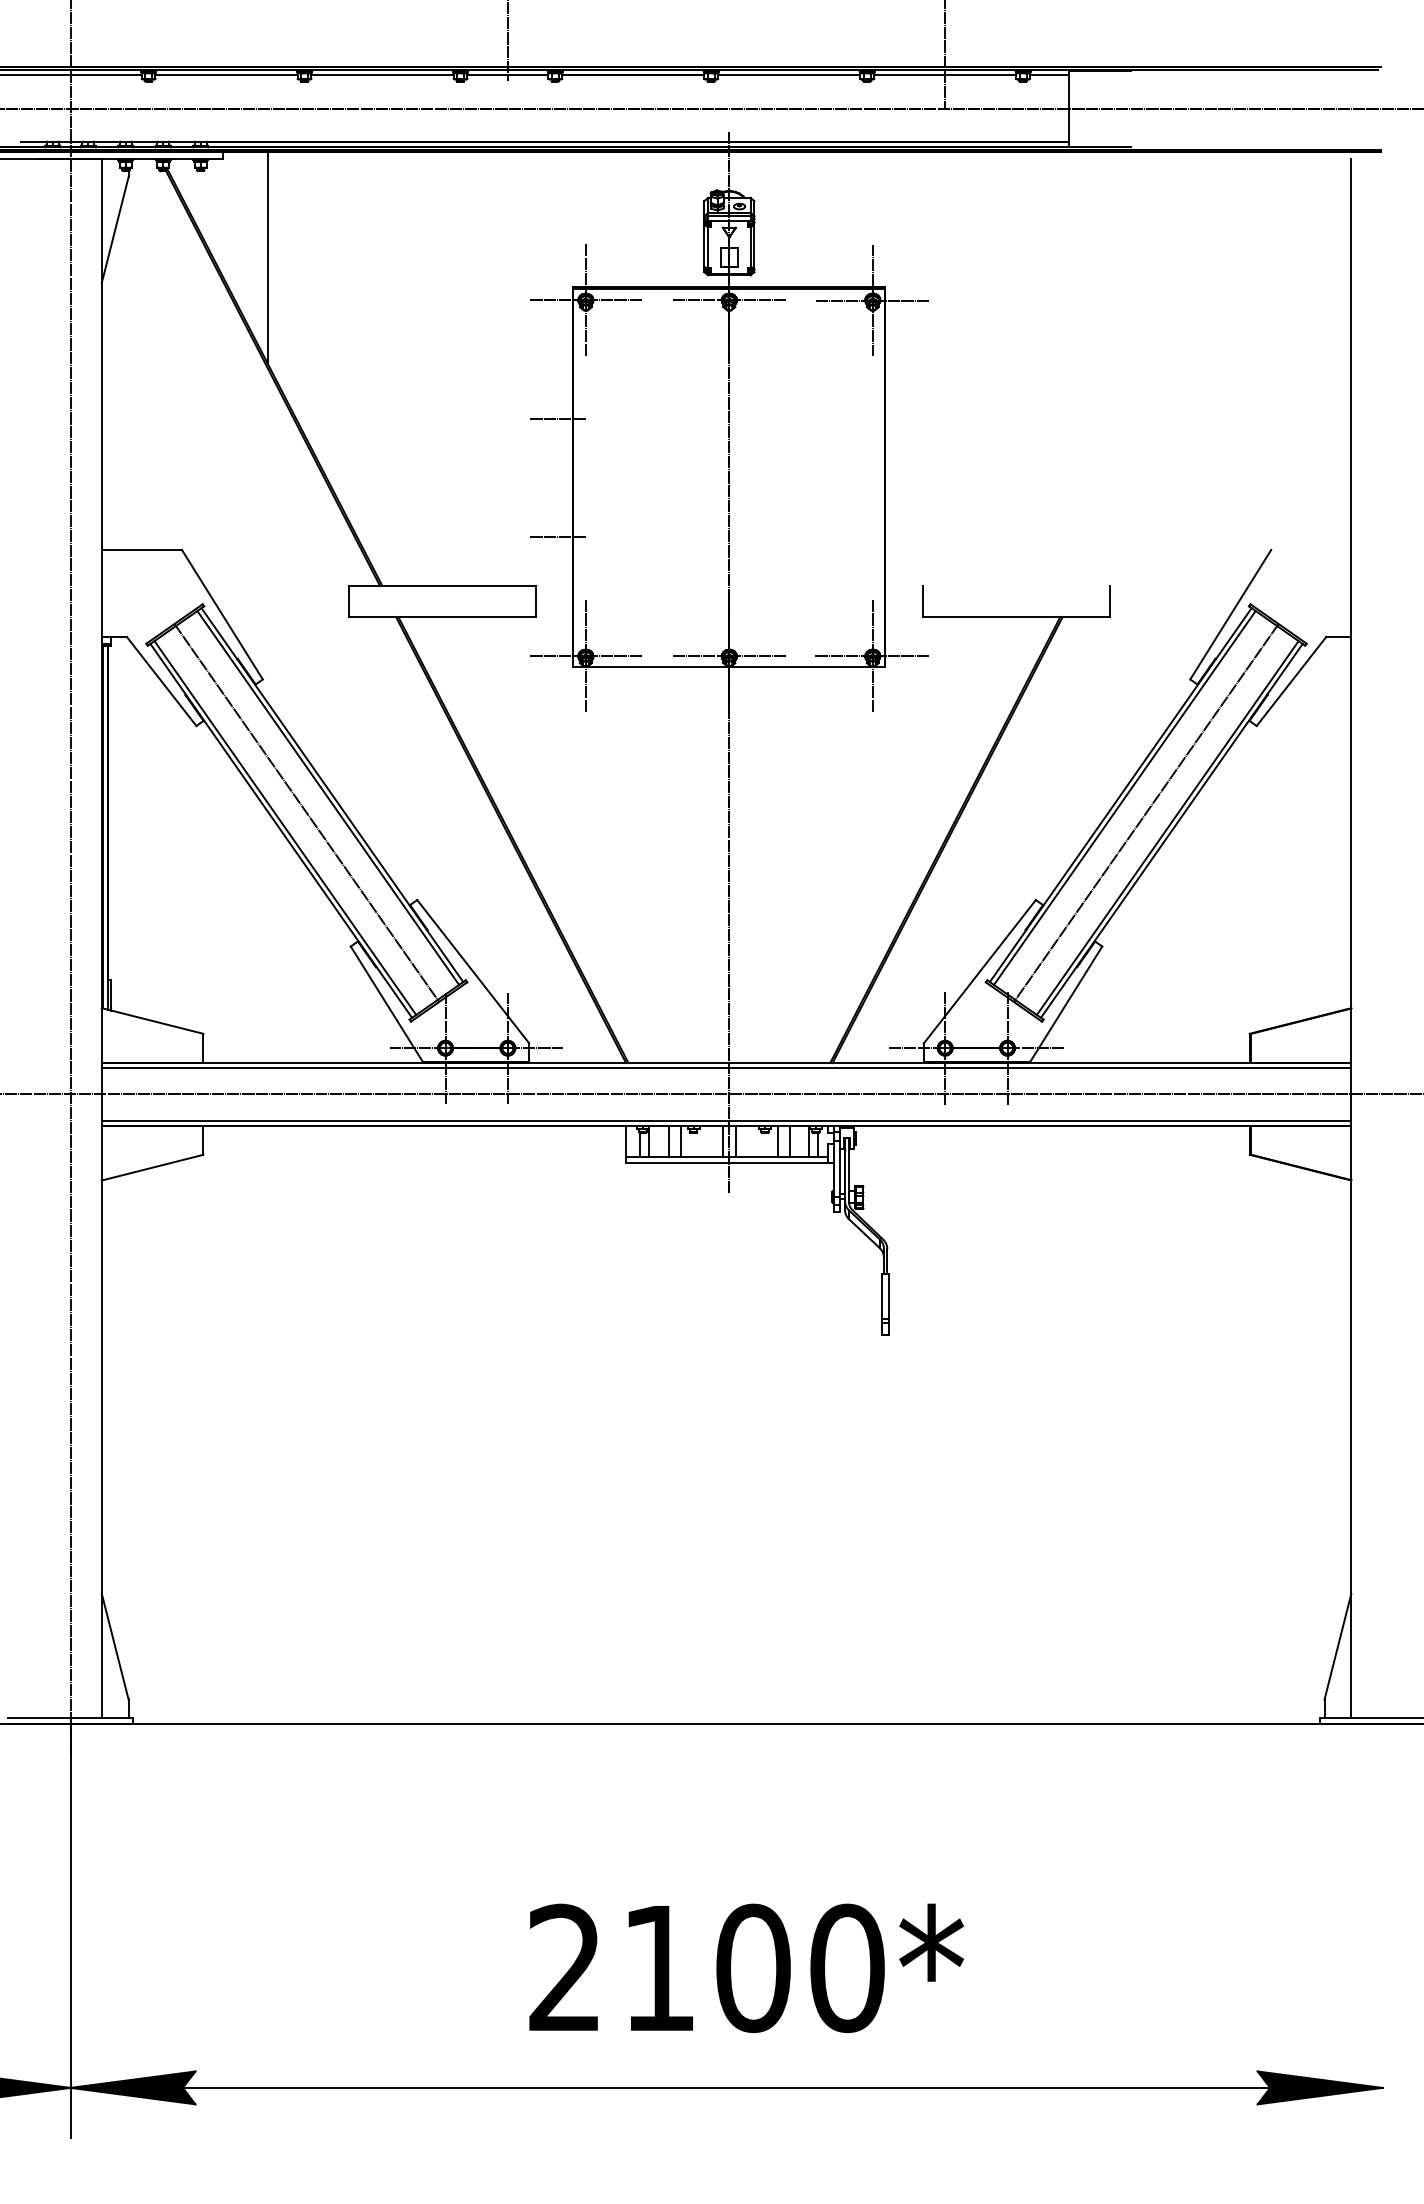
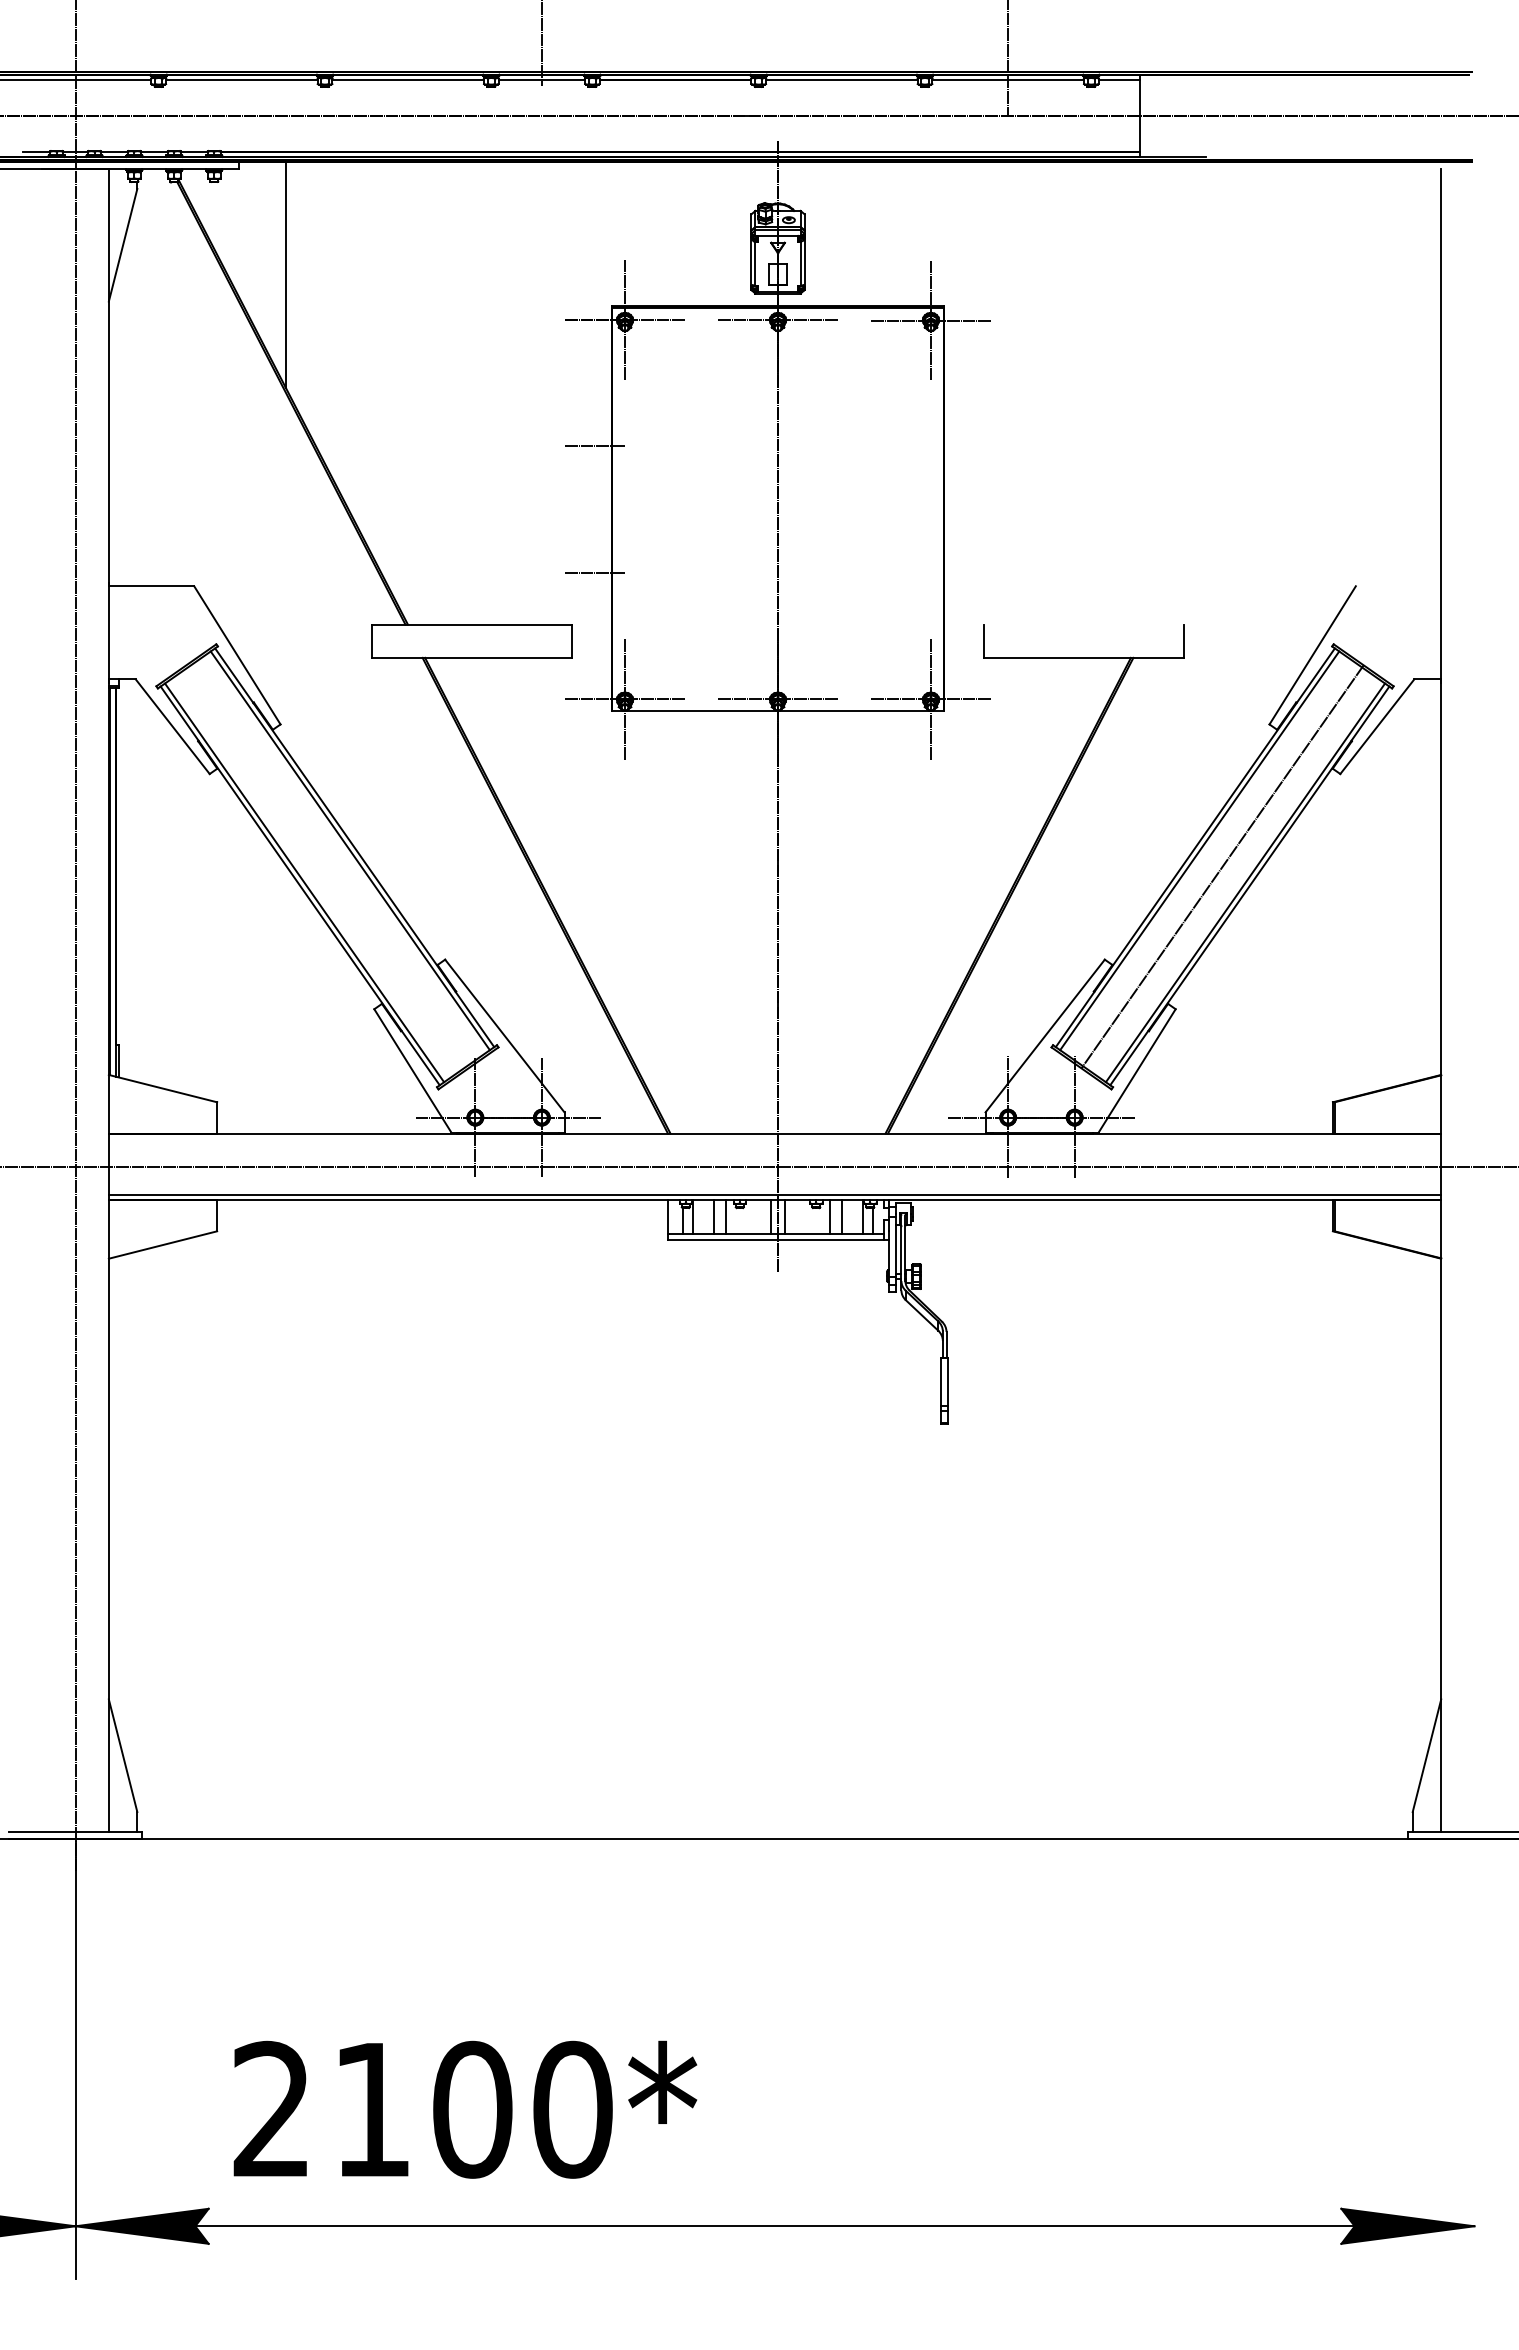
line: (306, 812) -> (327, 866), removed
line: (726, 1067) -> (774, 1138), removed
text: (746, 1968) -> (465, 2109), moved

